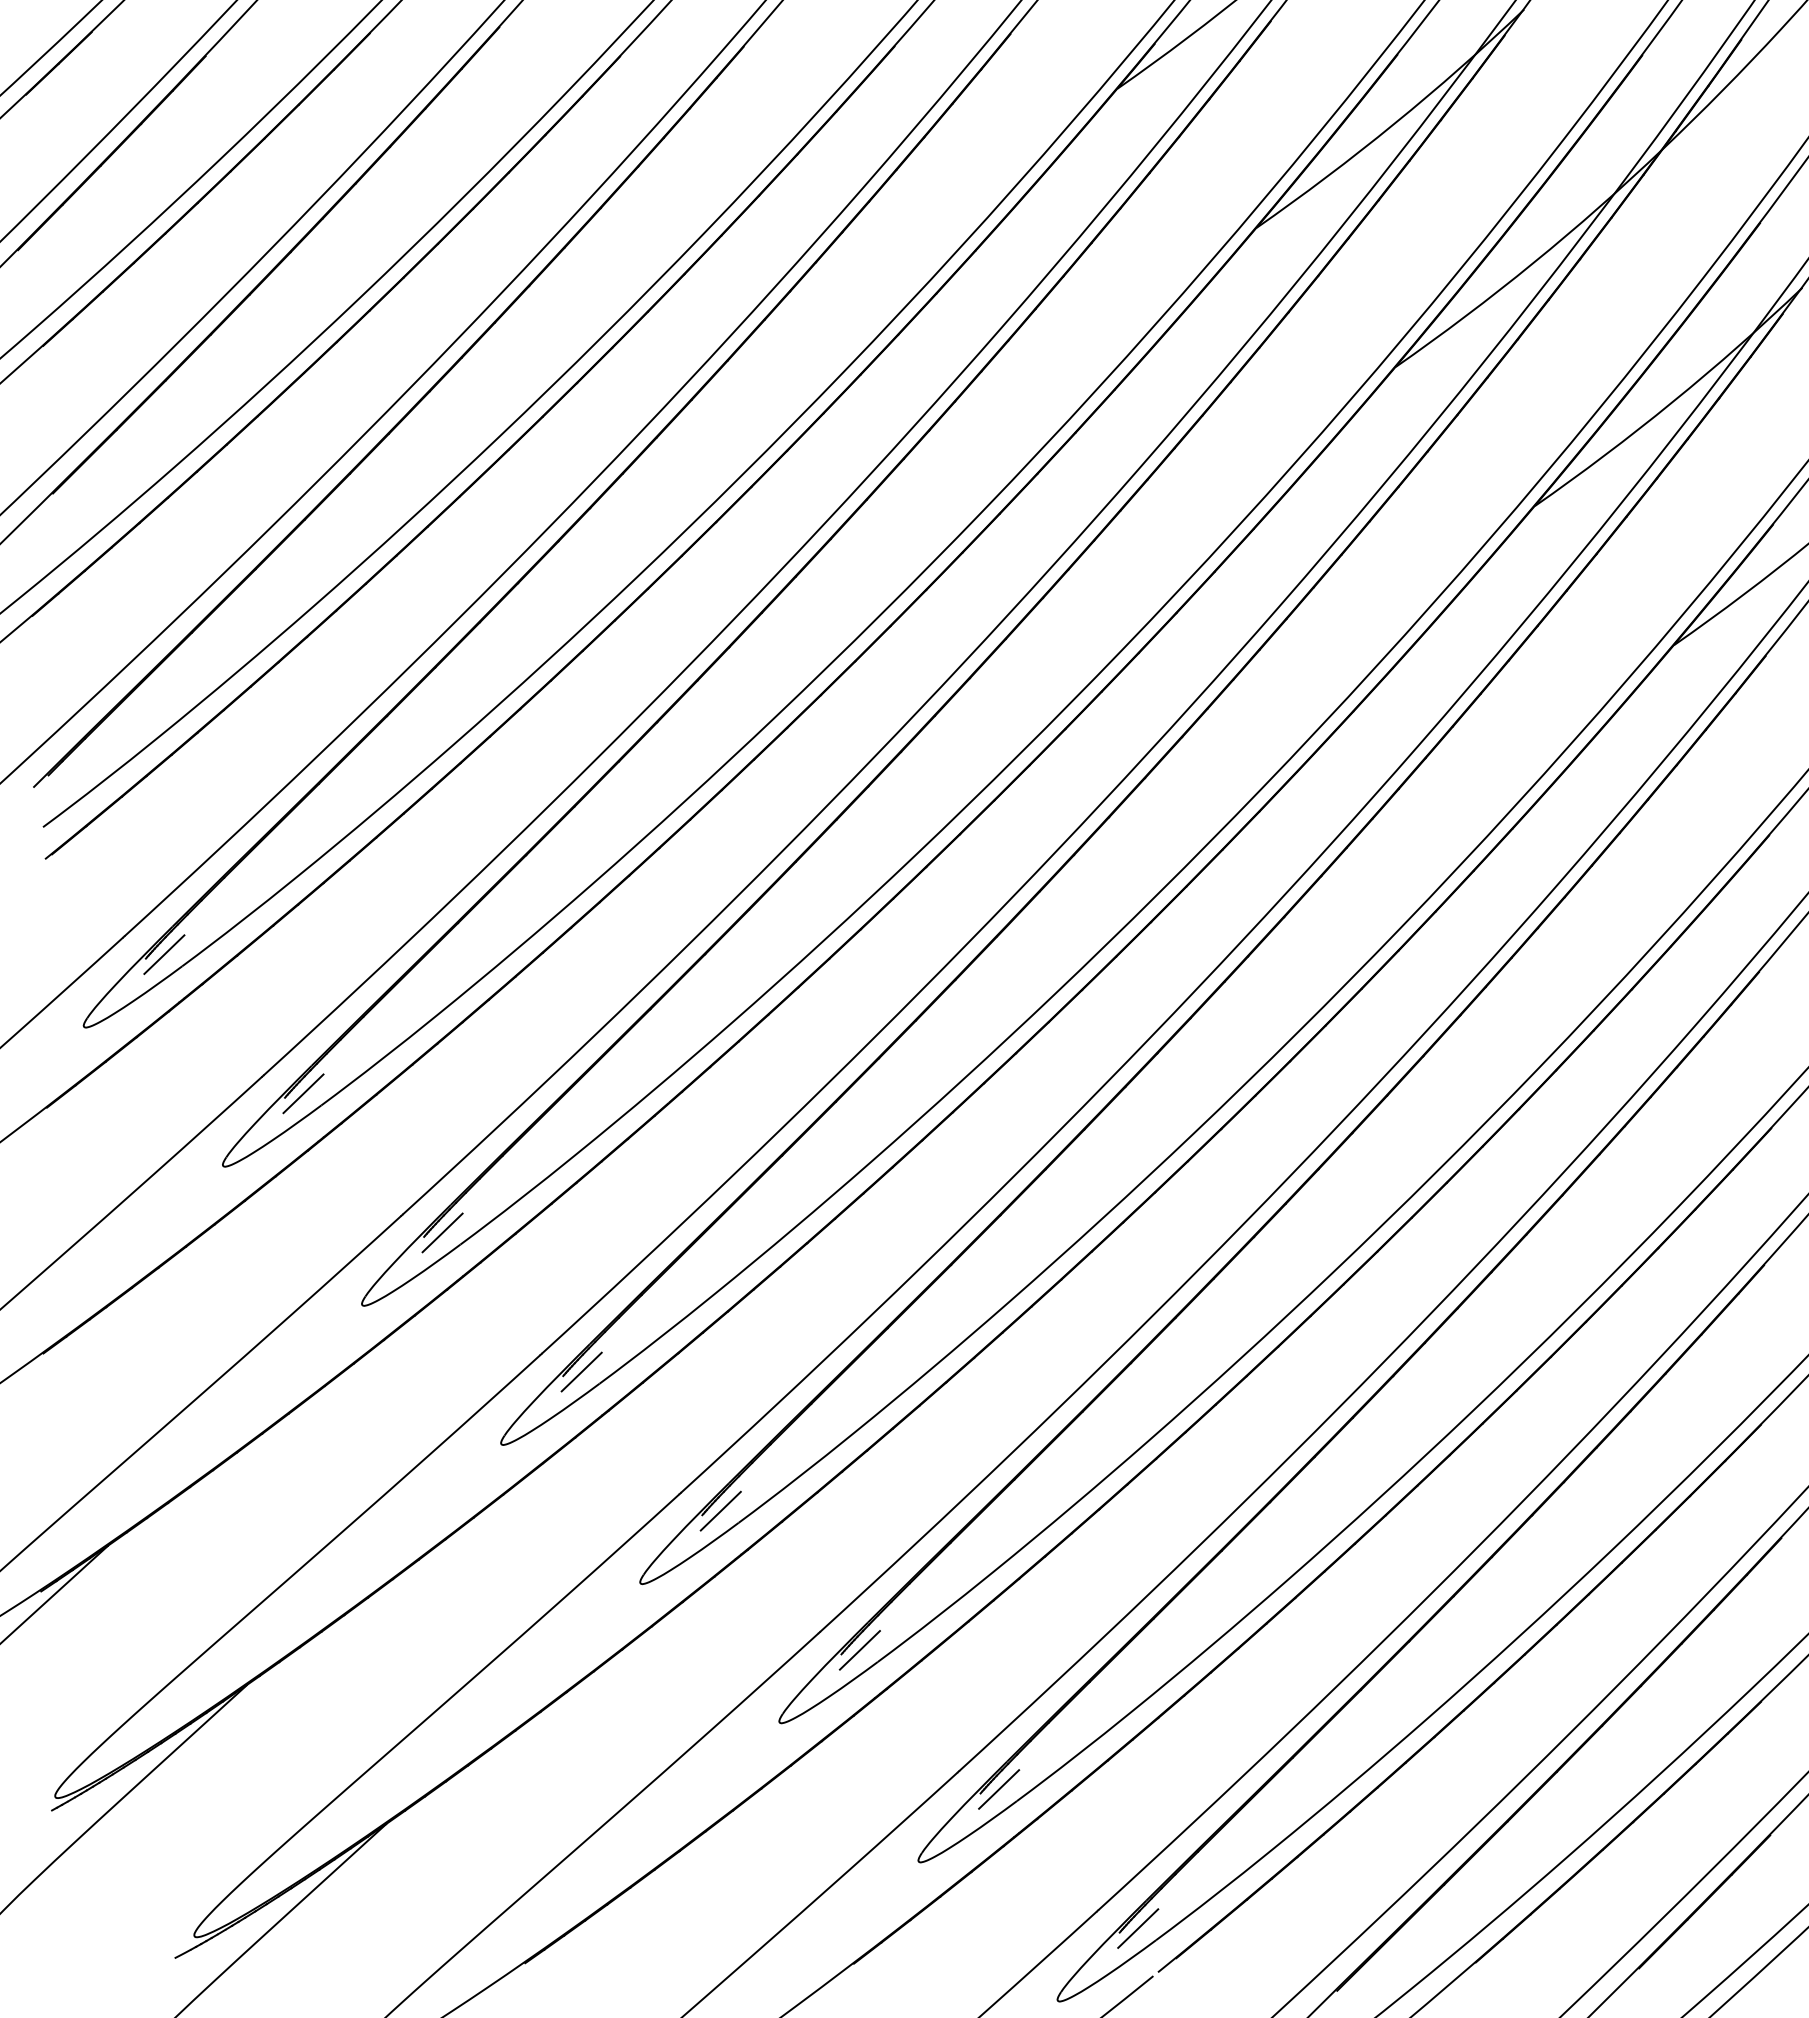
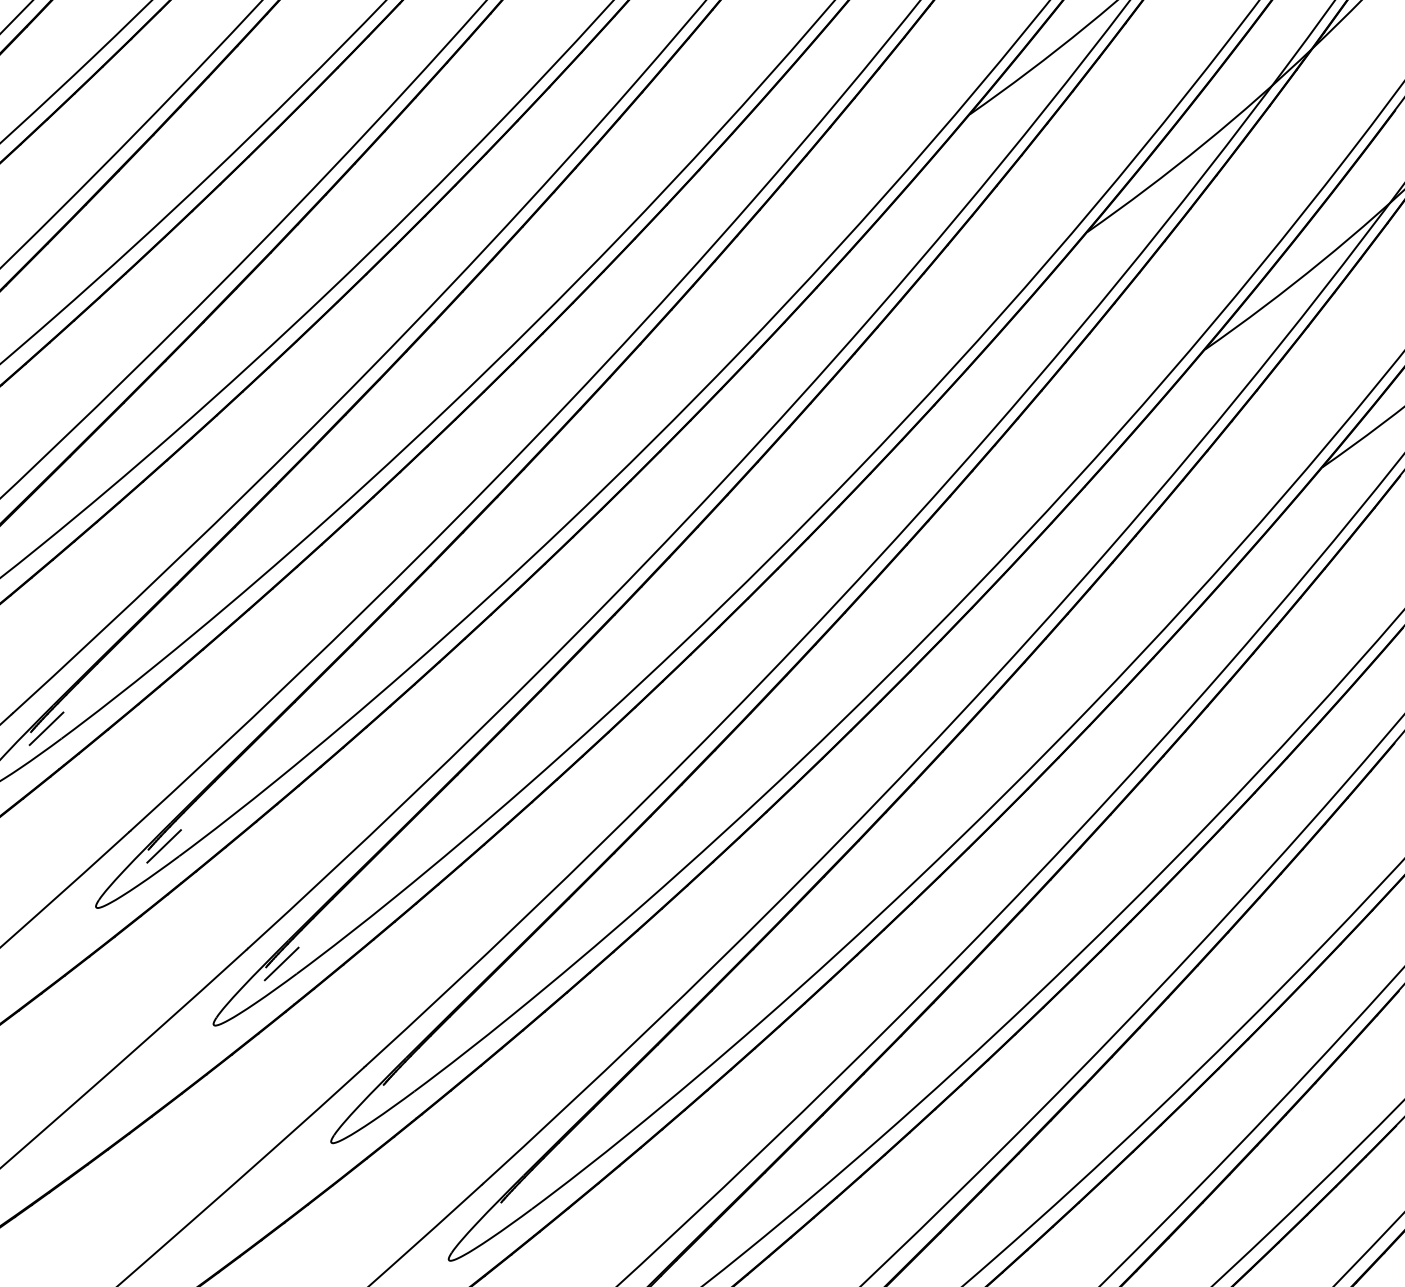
line: (581, 1371) -> (399, 1081), removed
line: (720, 1510) -> (516, 1198), removed

